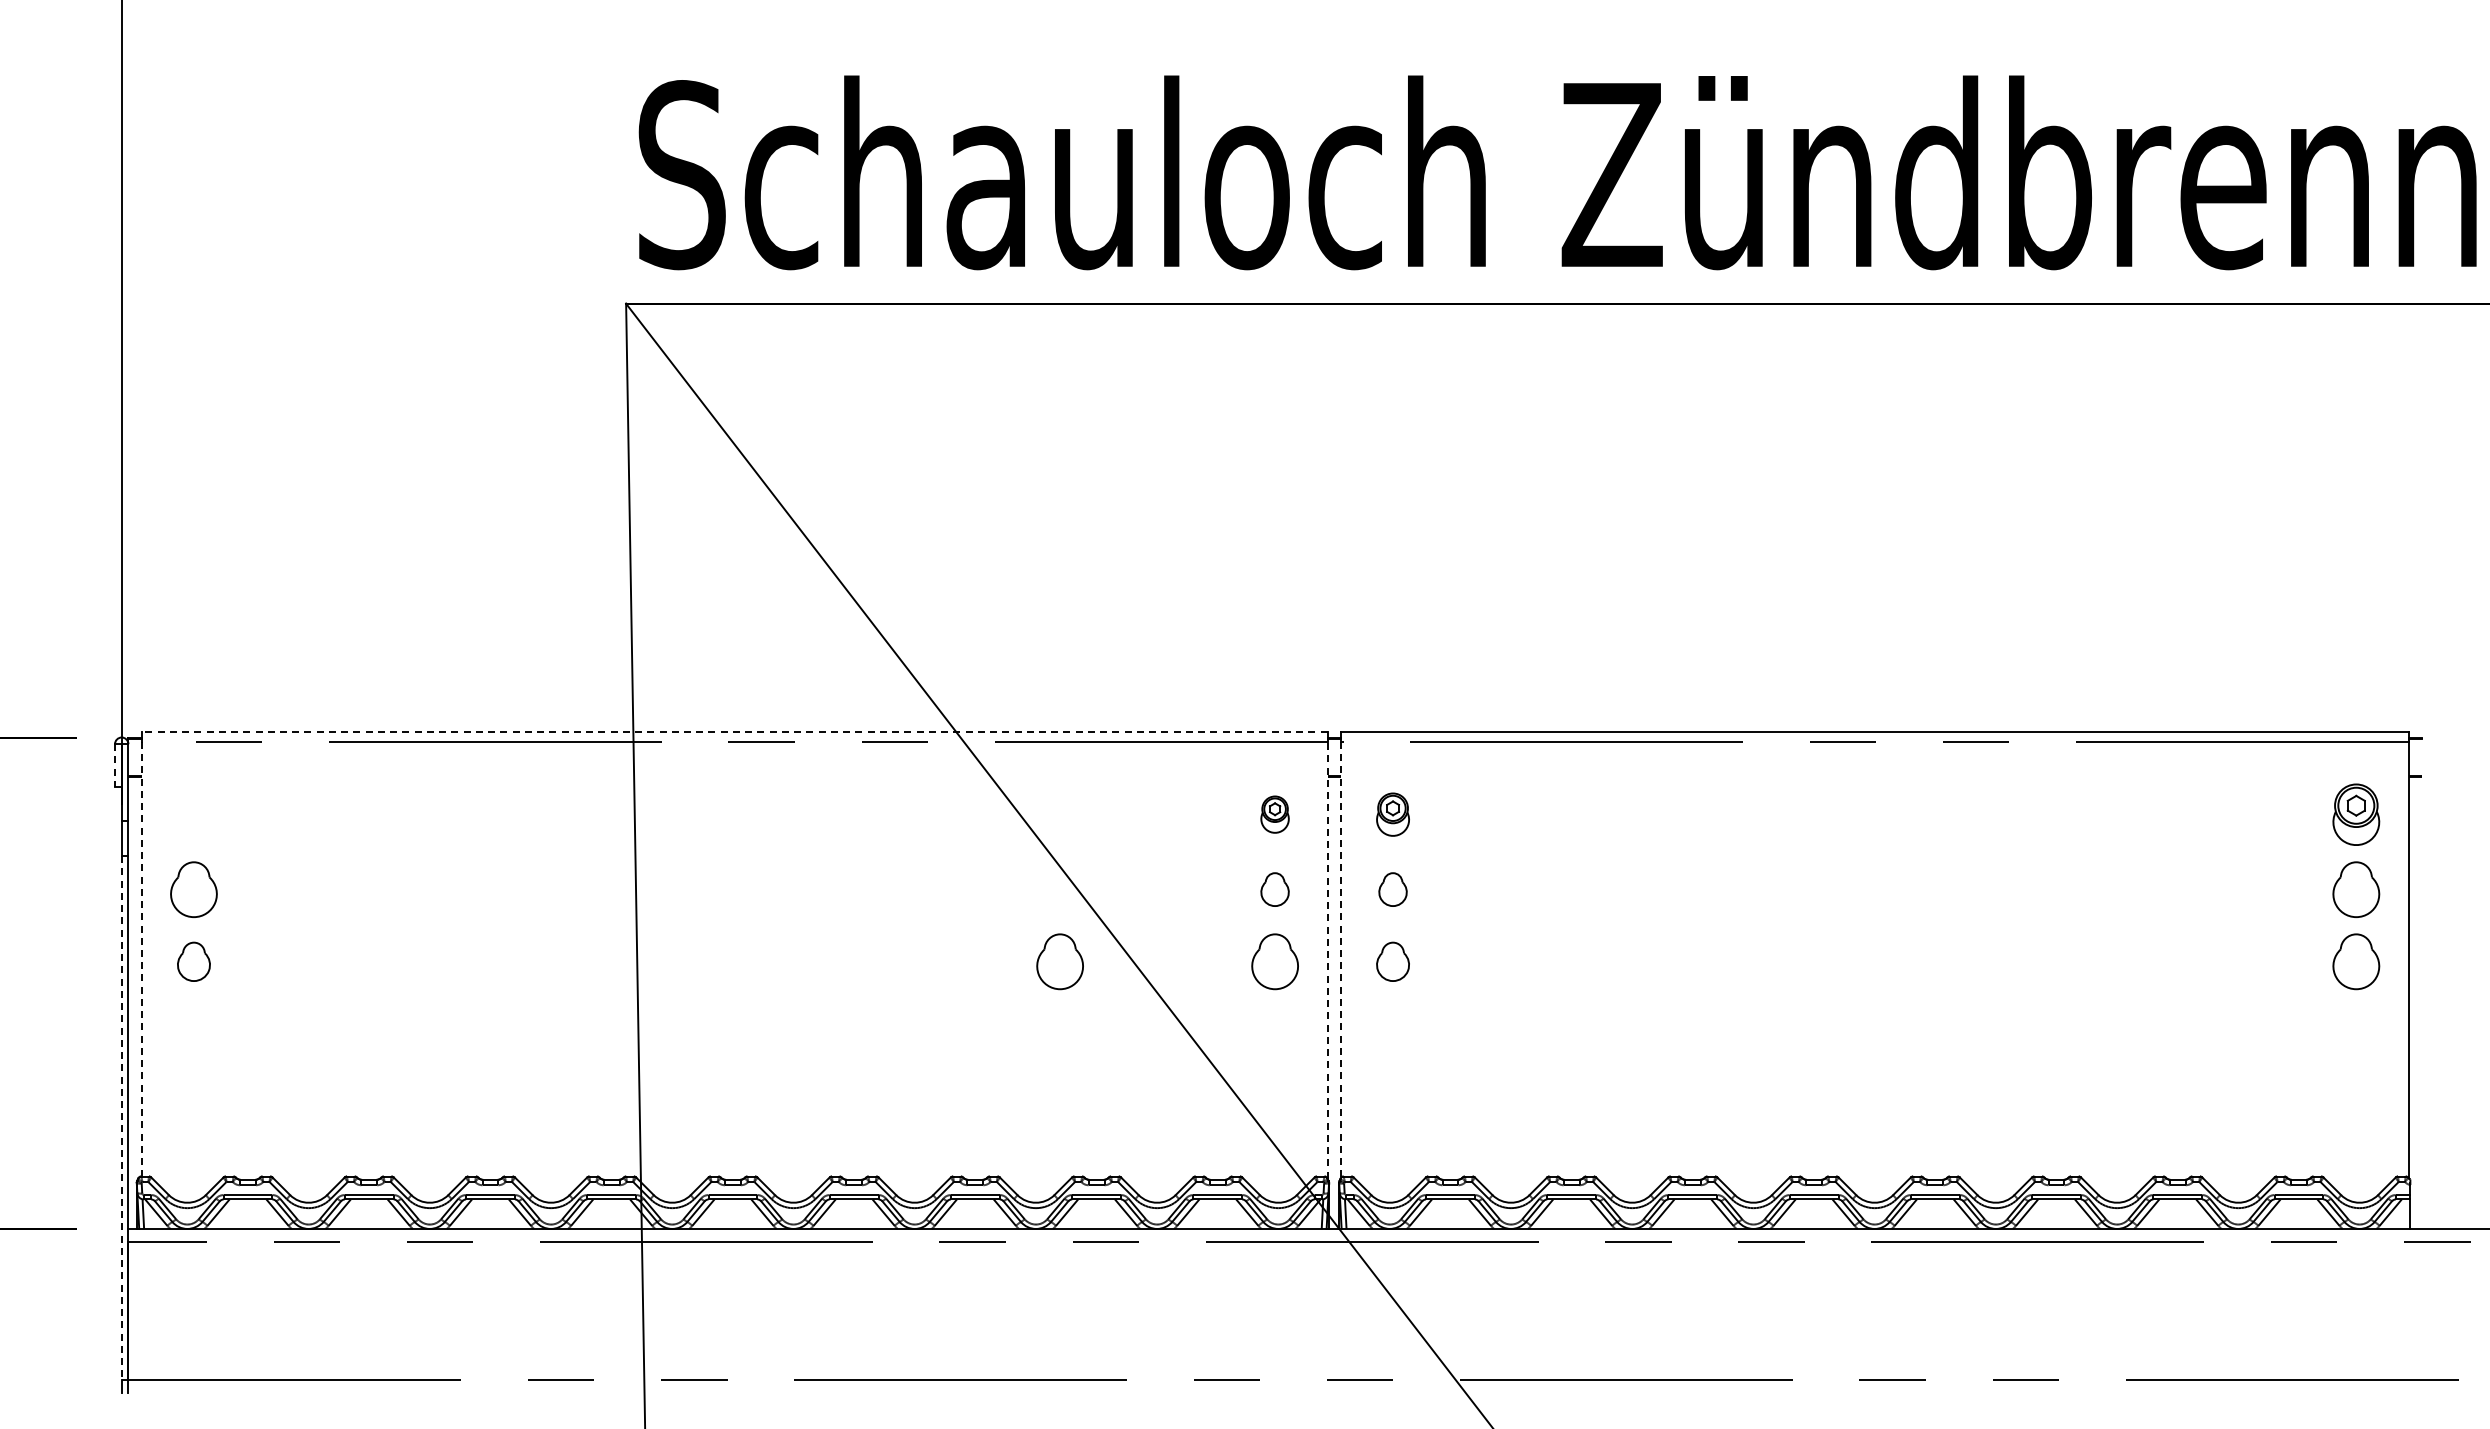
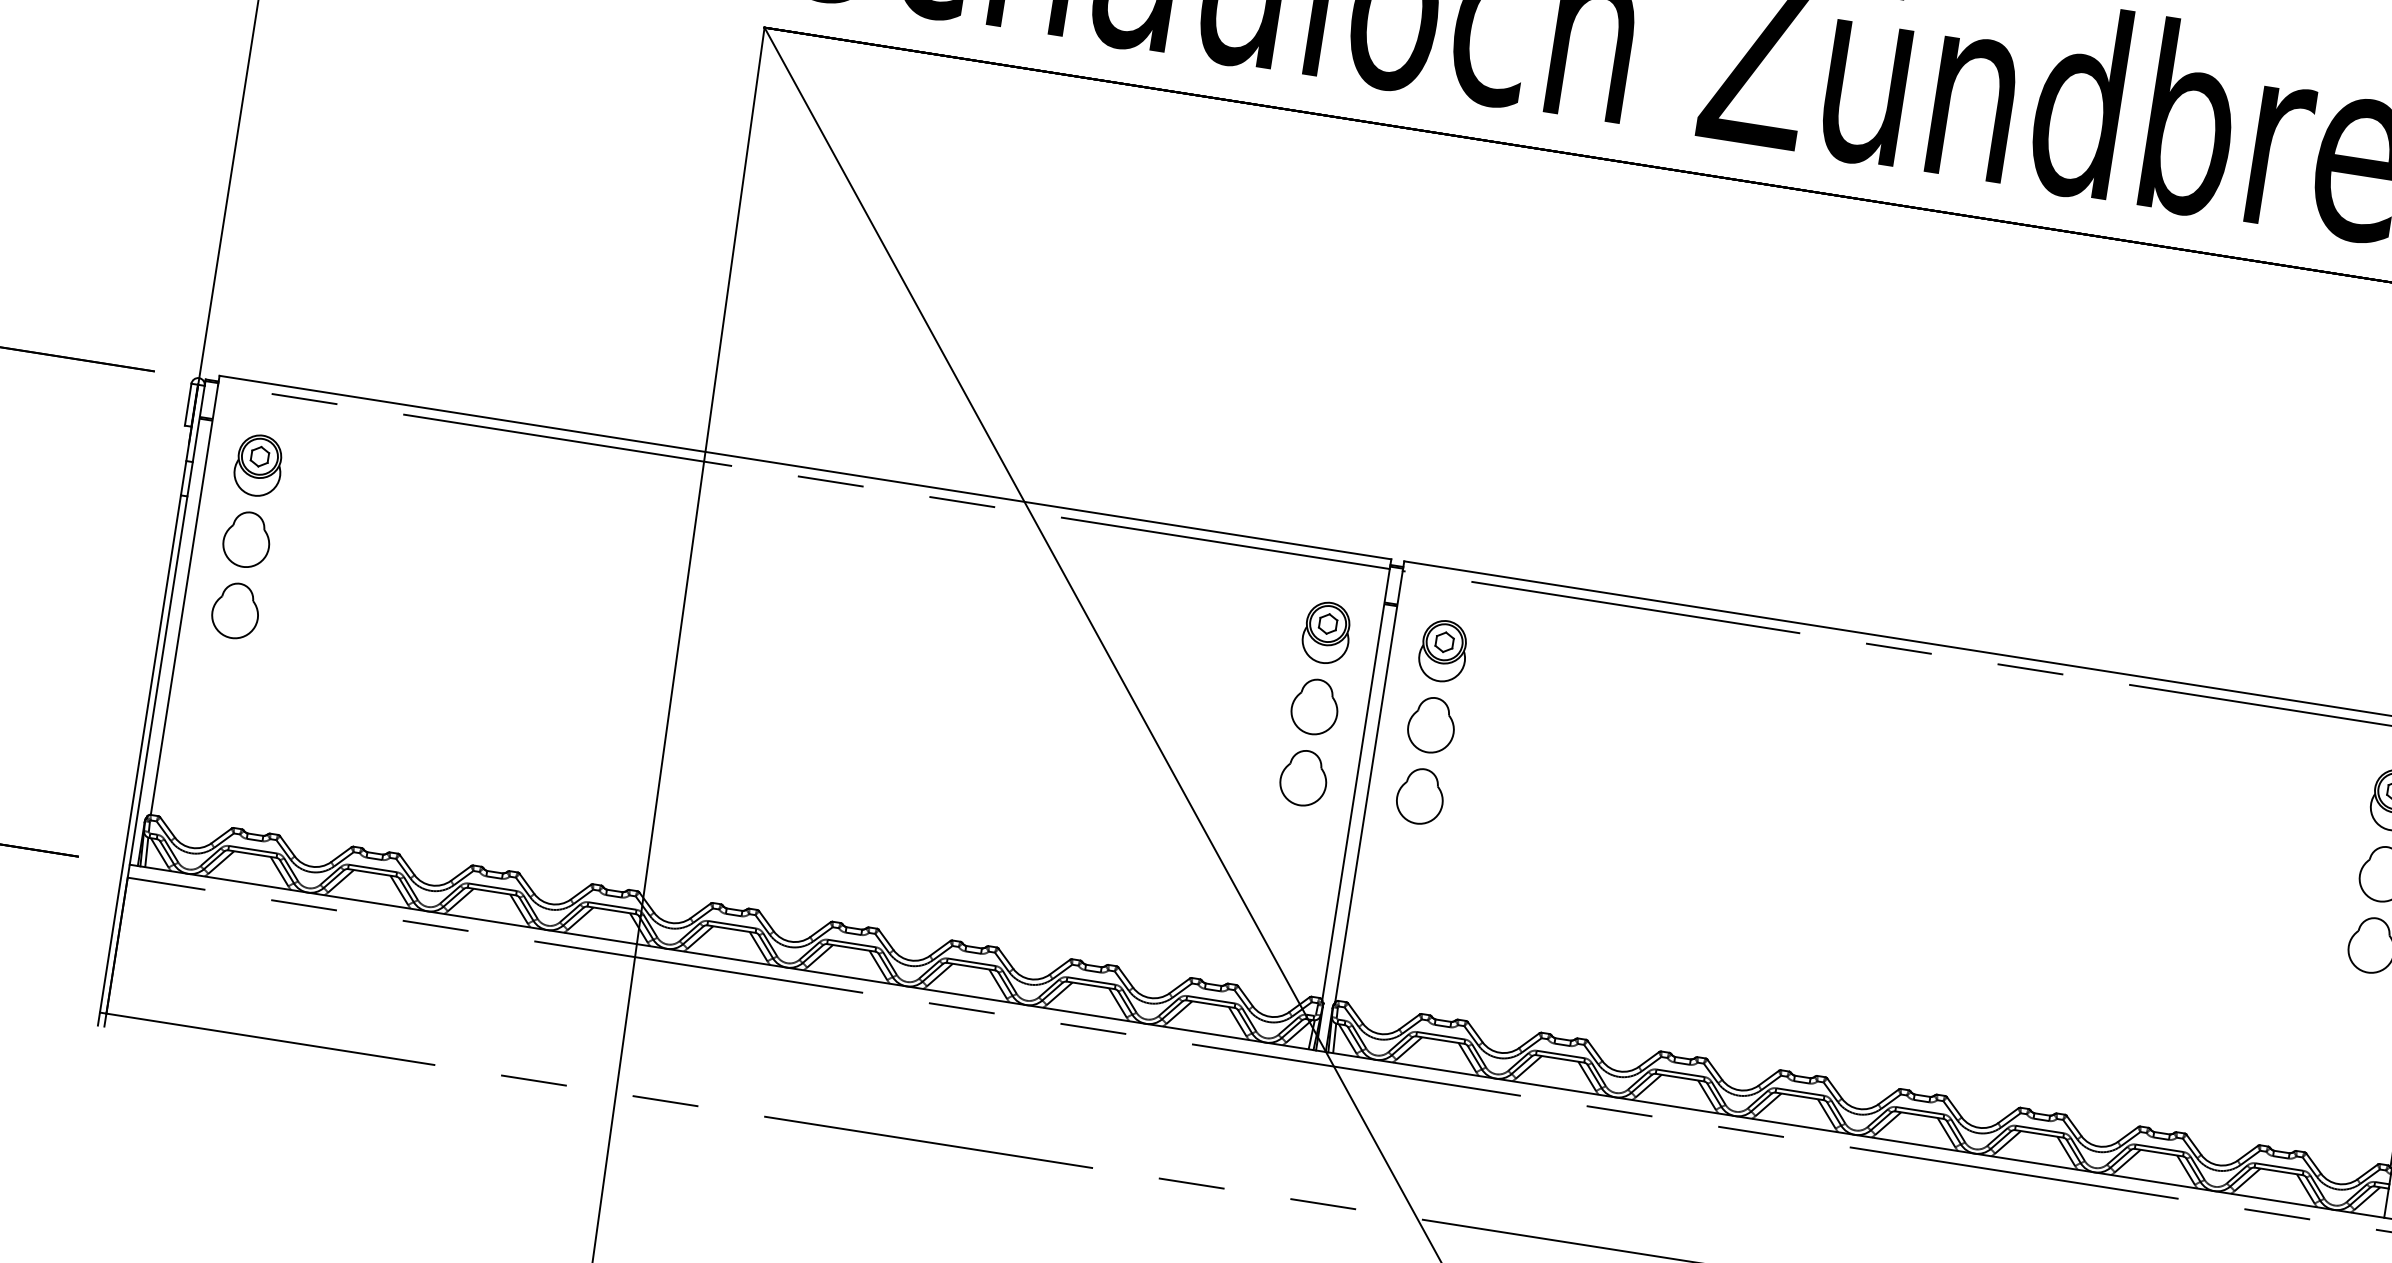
line: (734, 732) -> (805, 468), dashed -> solid
line: (115, 765) -> (188, 404), dashed -> solid
part: (193, 814) -> (258, 465), added
part: (1274, 814) -> (1326, 632), size x1.67
part: (1392, 814) -> (1442, 650), size x1.43
part: (1274, 889) -> (1314, 706), size x1.67
part: (1392, 889) -> (1431, 724), size x1.67
line: (141, 959) -> (184, 600), dashed -> solid
line: (1327, 959) -> (1356, 784), dashed -> solid
line: (1340, 960) -> (1368, 787), dashed -> solid
part: (193, 961) -> (235, 610), size x1.43
part: (1059, 961) -> (1090, 744), removed
part: (1392, 961) -> (1419, 796), size x1.43
line: (121, 1117) -> (140, 753), dashed -> solid

